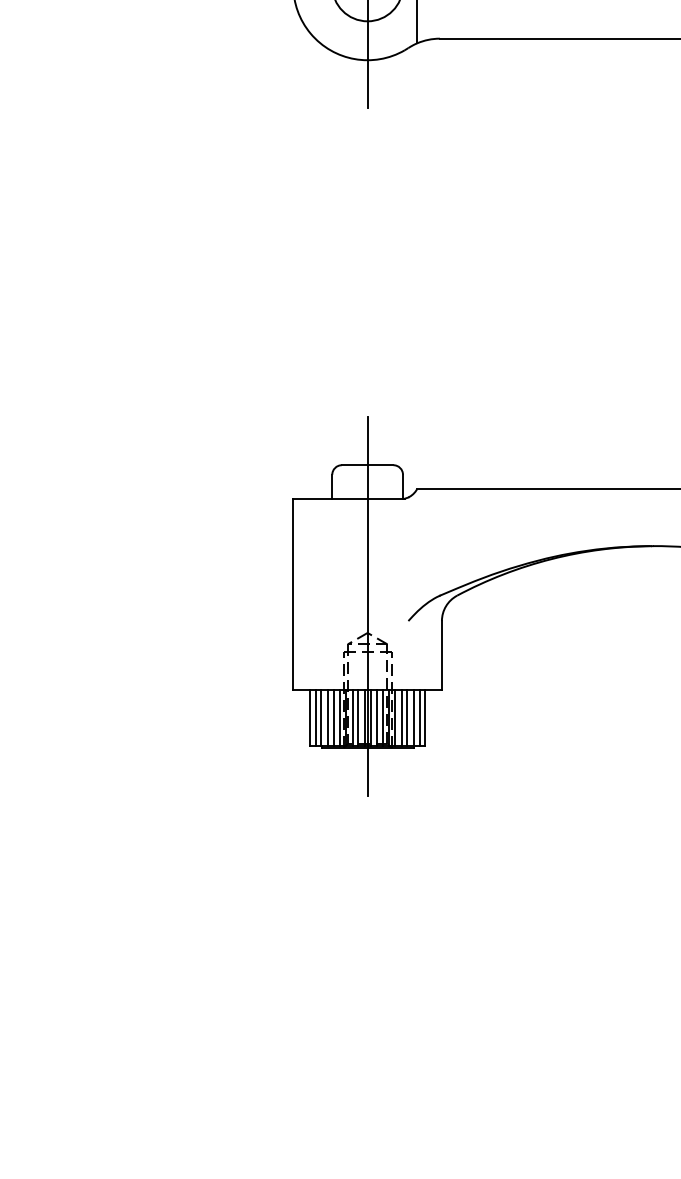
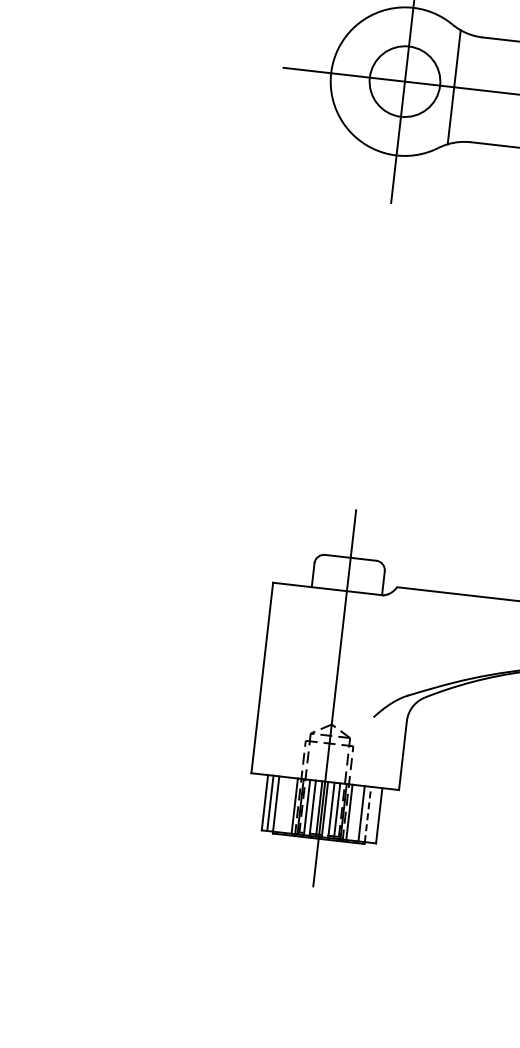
line: (327, 718) -> (282, 804), removed
line: (333, 718) -> (288, 805), removed
line: (401, 718) -> (355, 813), removed
line: (413, 718) -> (367, 814), solid -> dashed
line: (419, 718) -> (373, 815), removed

